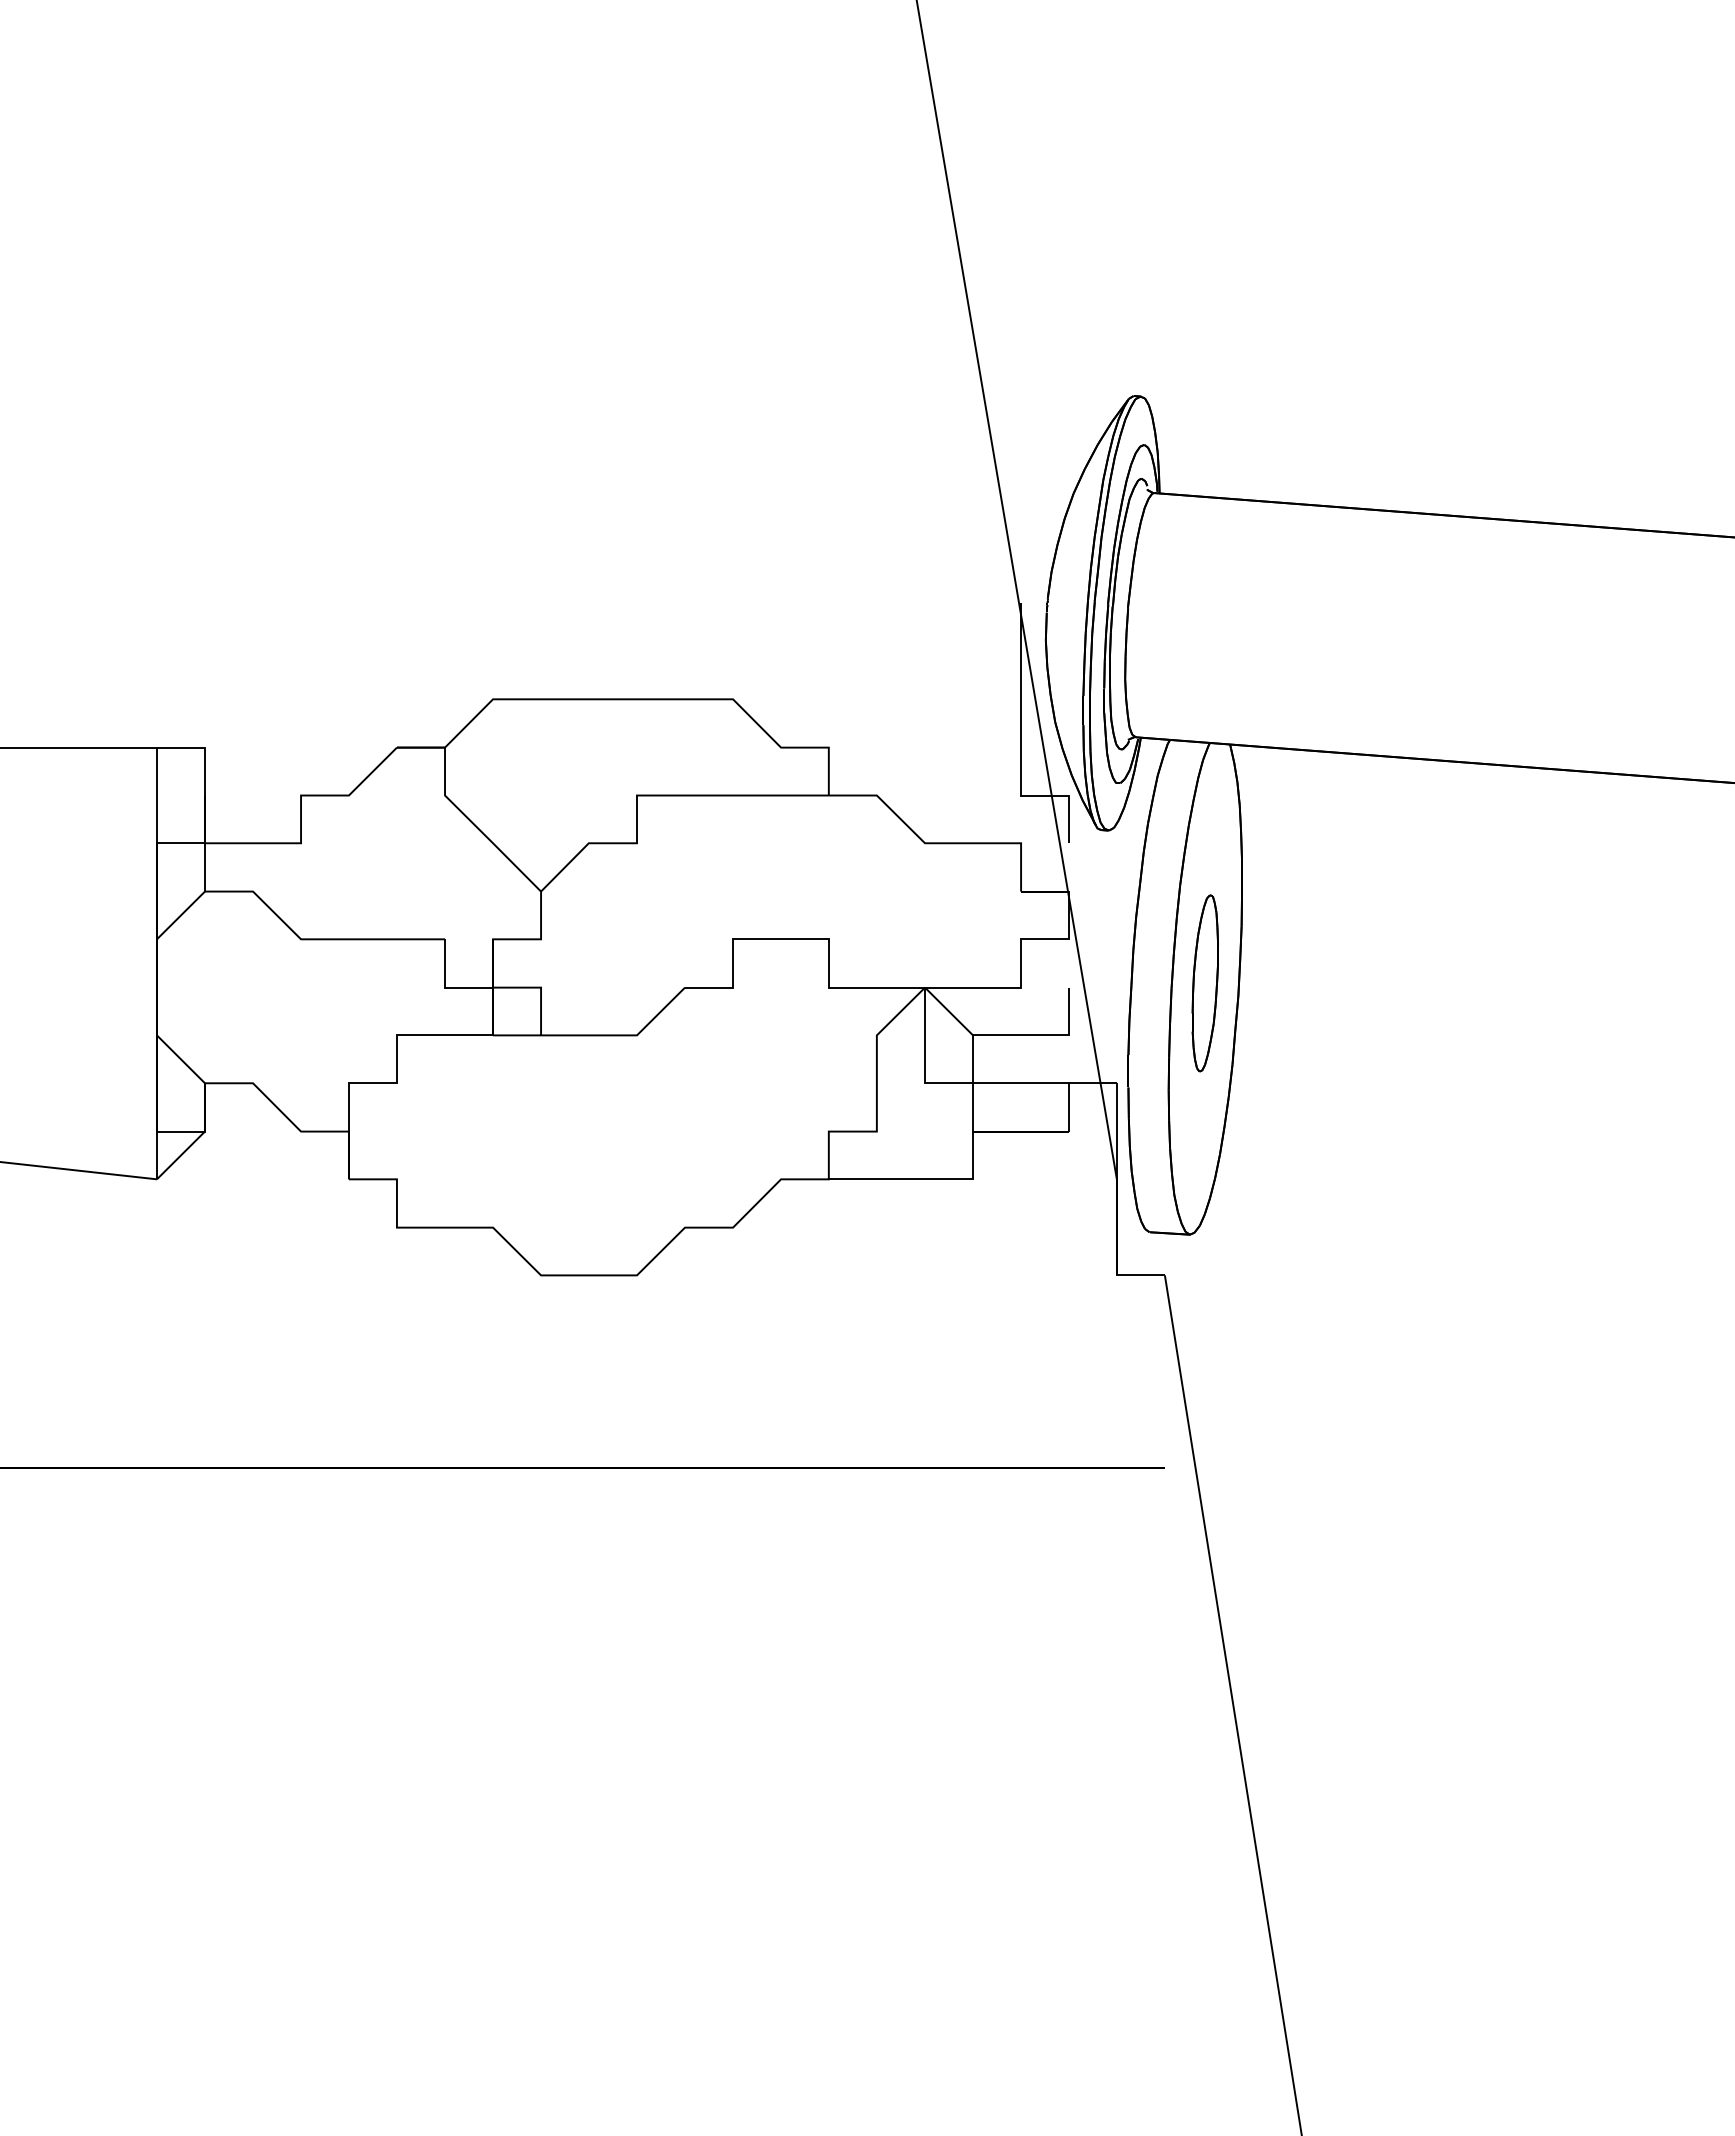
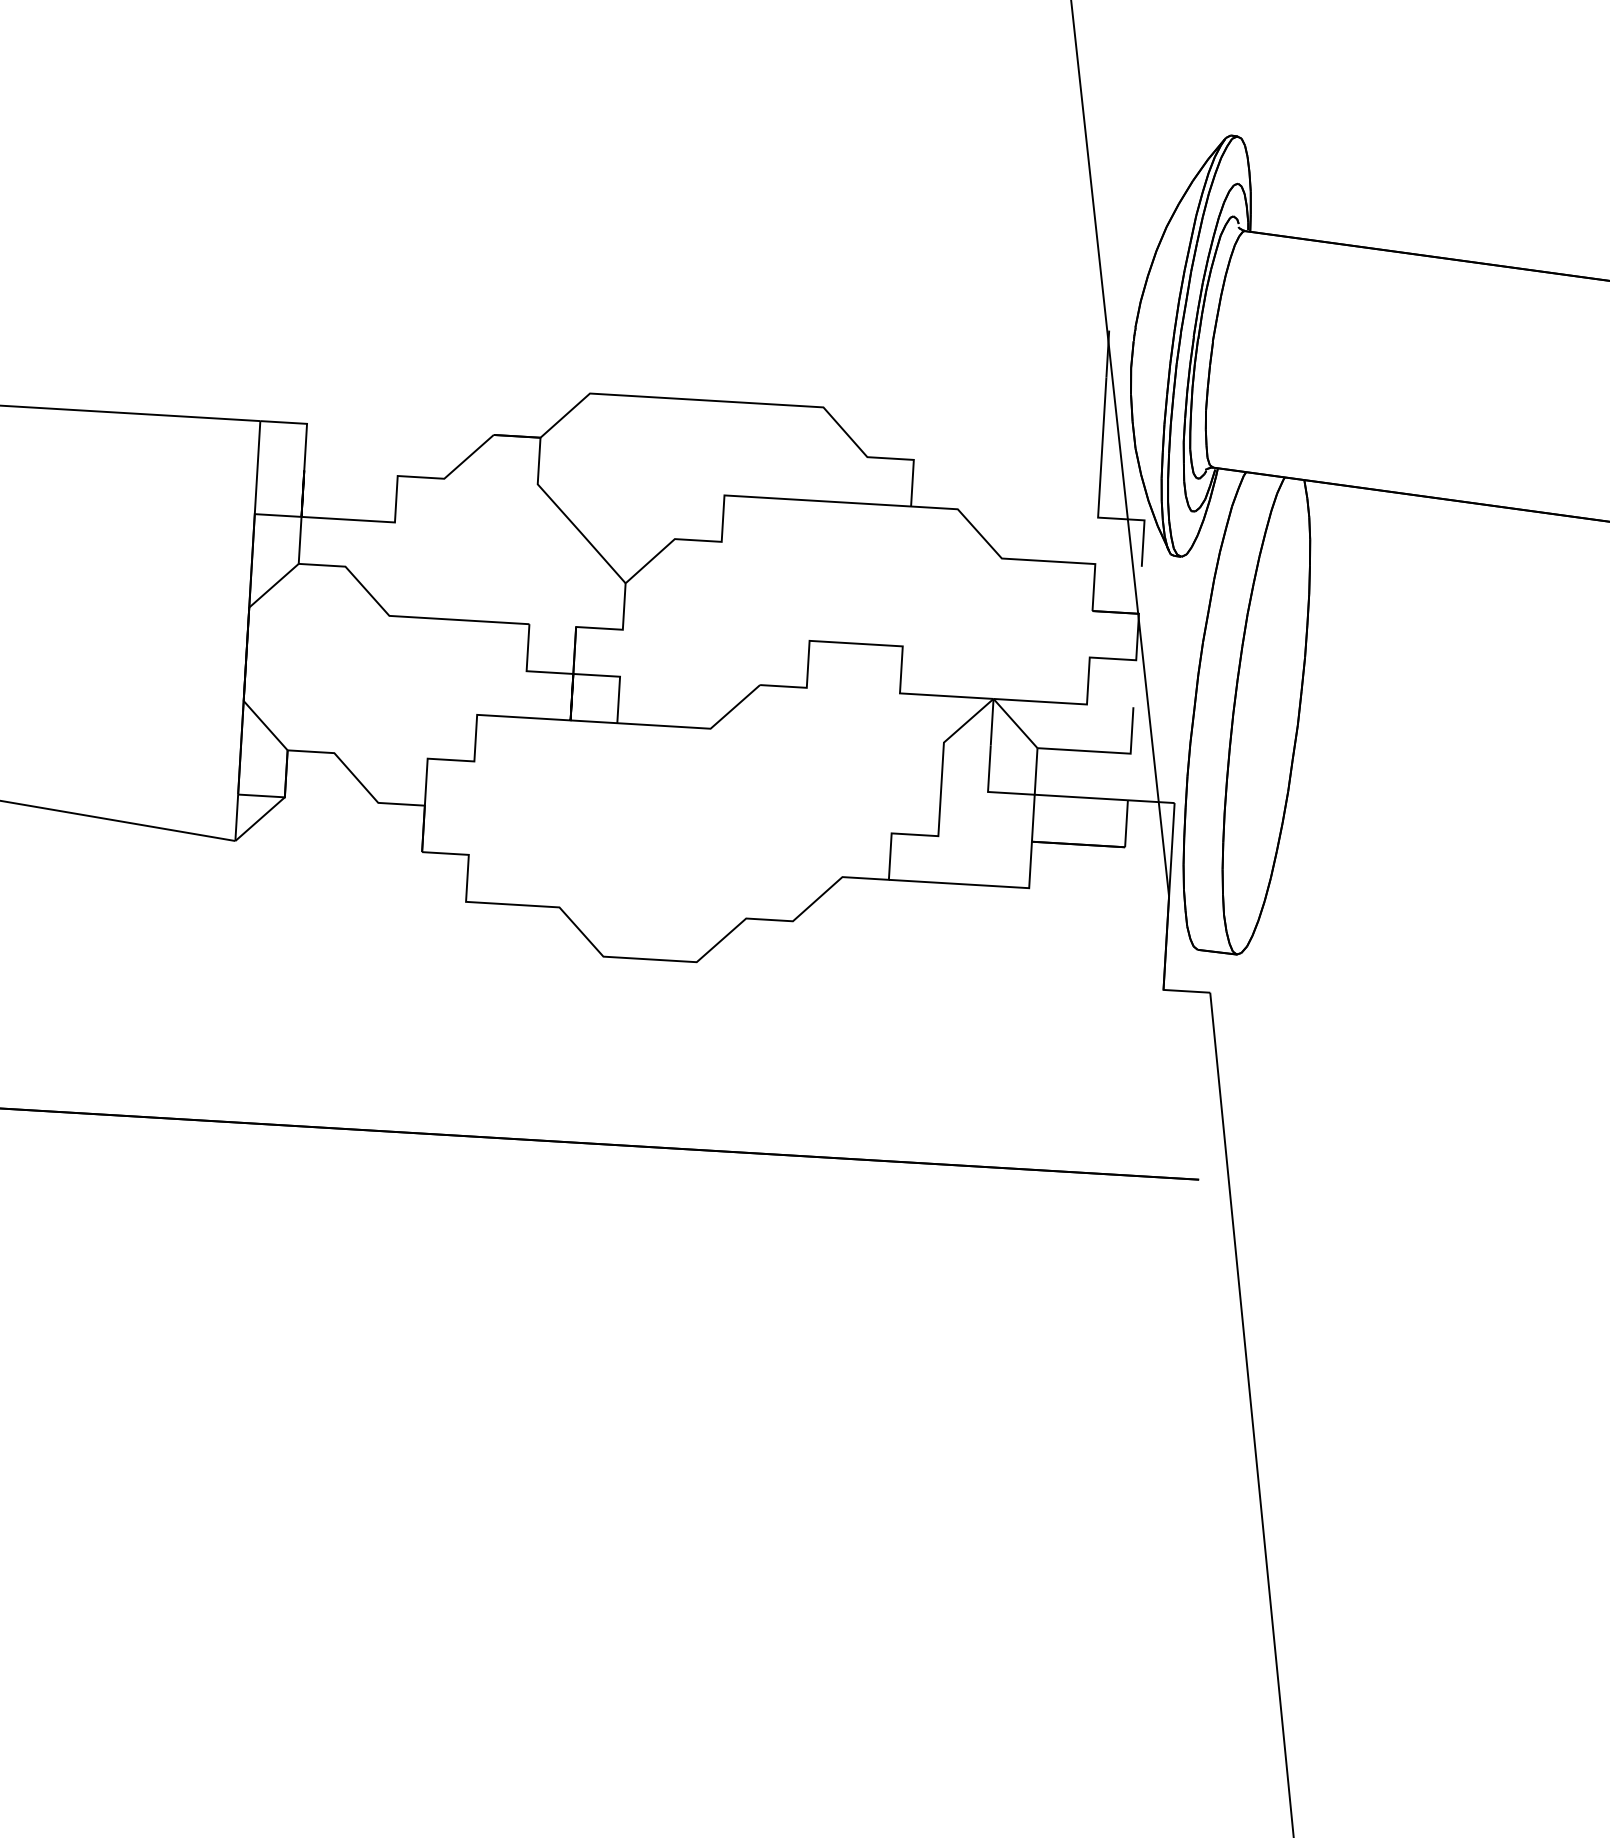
part: (1204, 983) -> (1265, 711), removed

